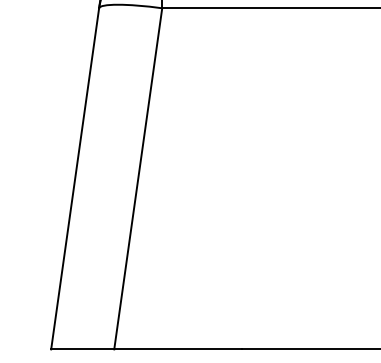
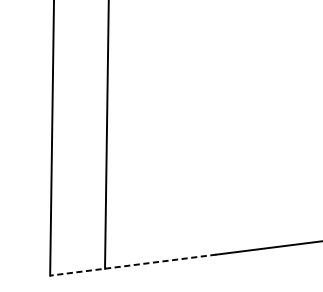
line: (146, 349) -> (133, 265), solid -> dashed

